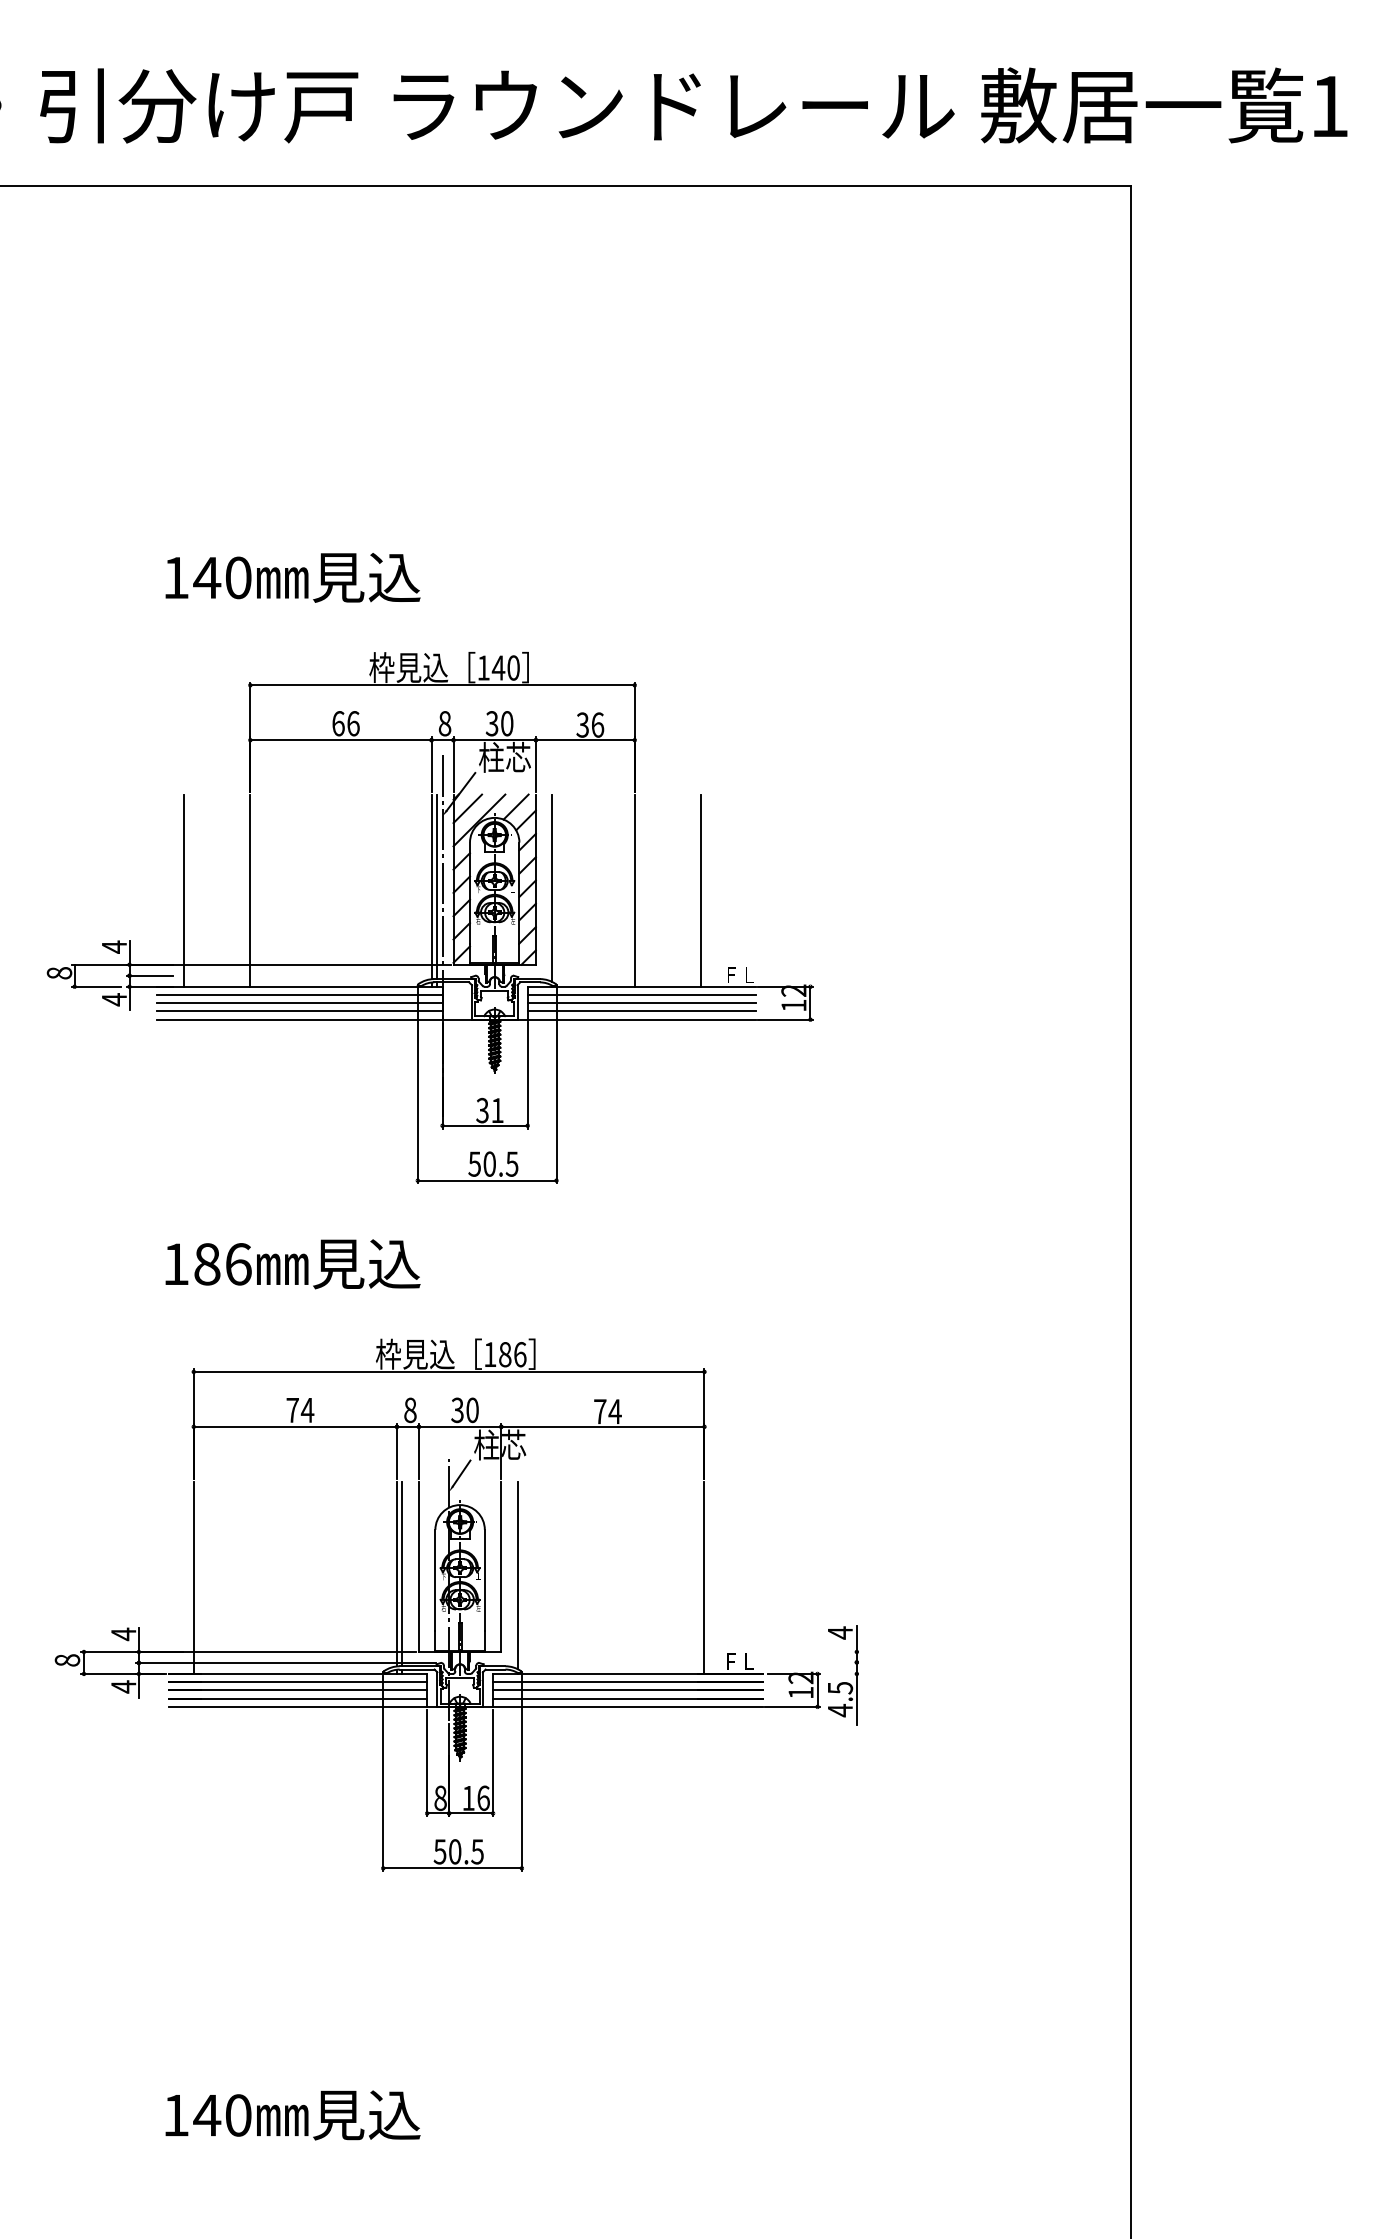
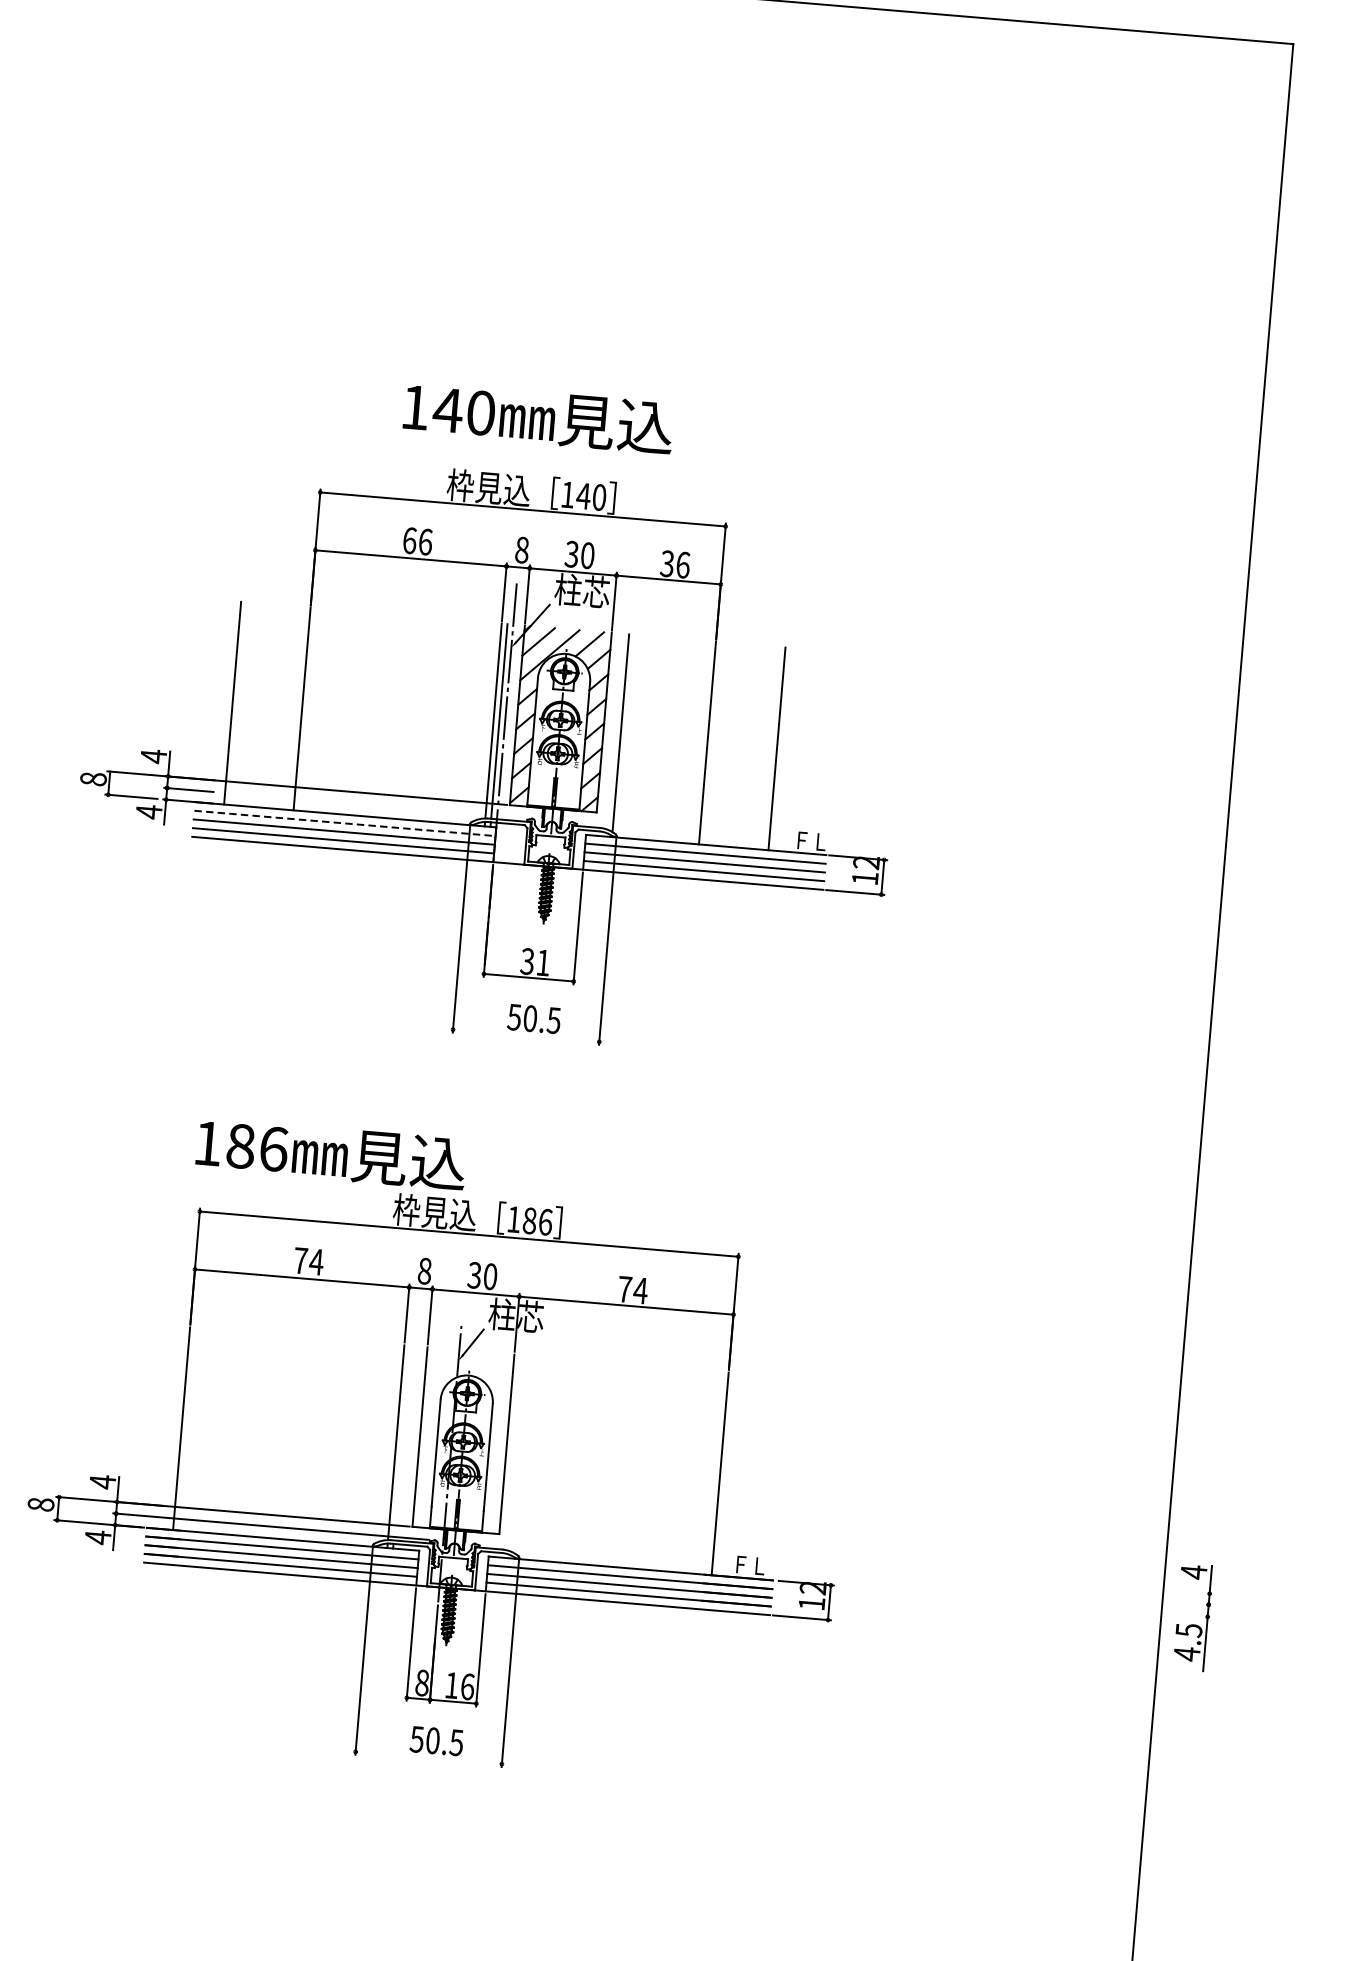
text: (292, 577) -> (538, 417), moved
line: (299, 995) -> (344, 823), solid -> dashed
line: (486, 1180) -> (525, 1035), removed
text: (292, 1264) -> (330, 1154), moved
line: (402, 1573) -> (402, 1442), removed
line: (517, 1575) -> (523, 1454), removed
part: (843, 1682) -> (1192, 1624), moved
line: (452, 1868) -> (428, 1758), removed

